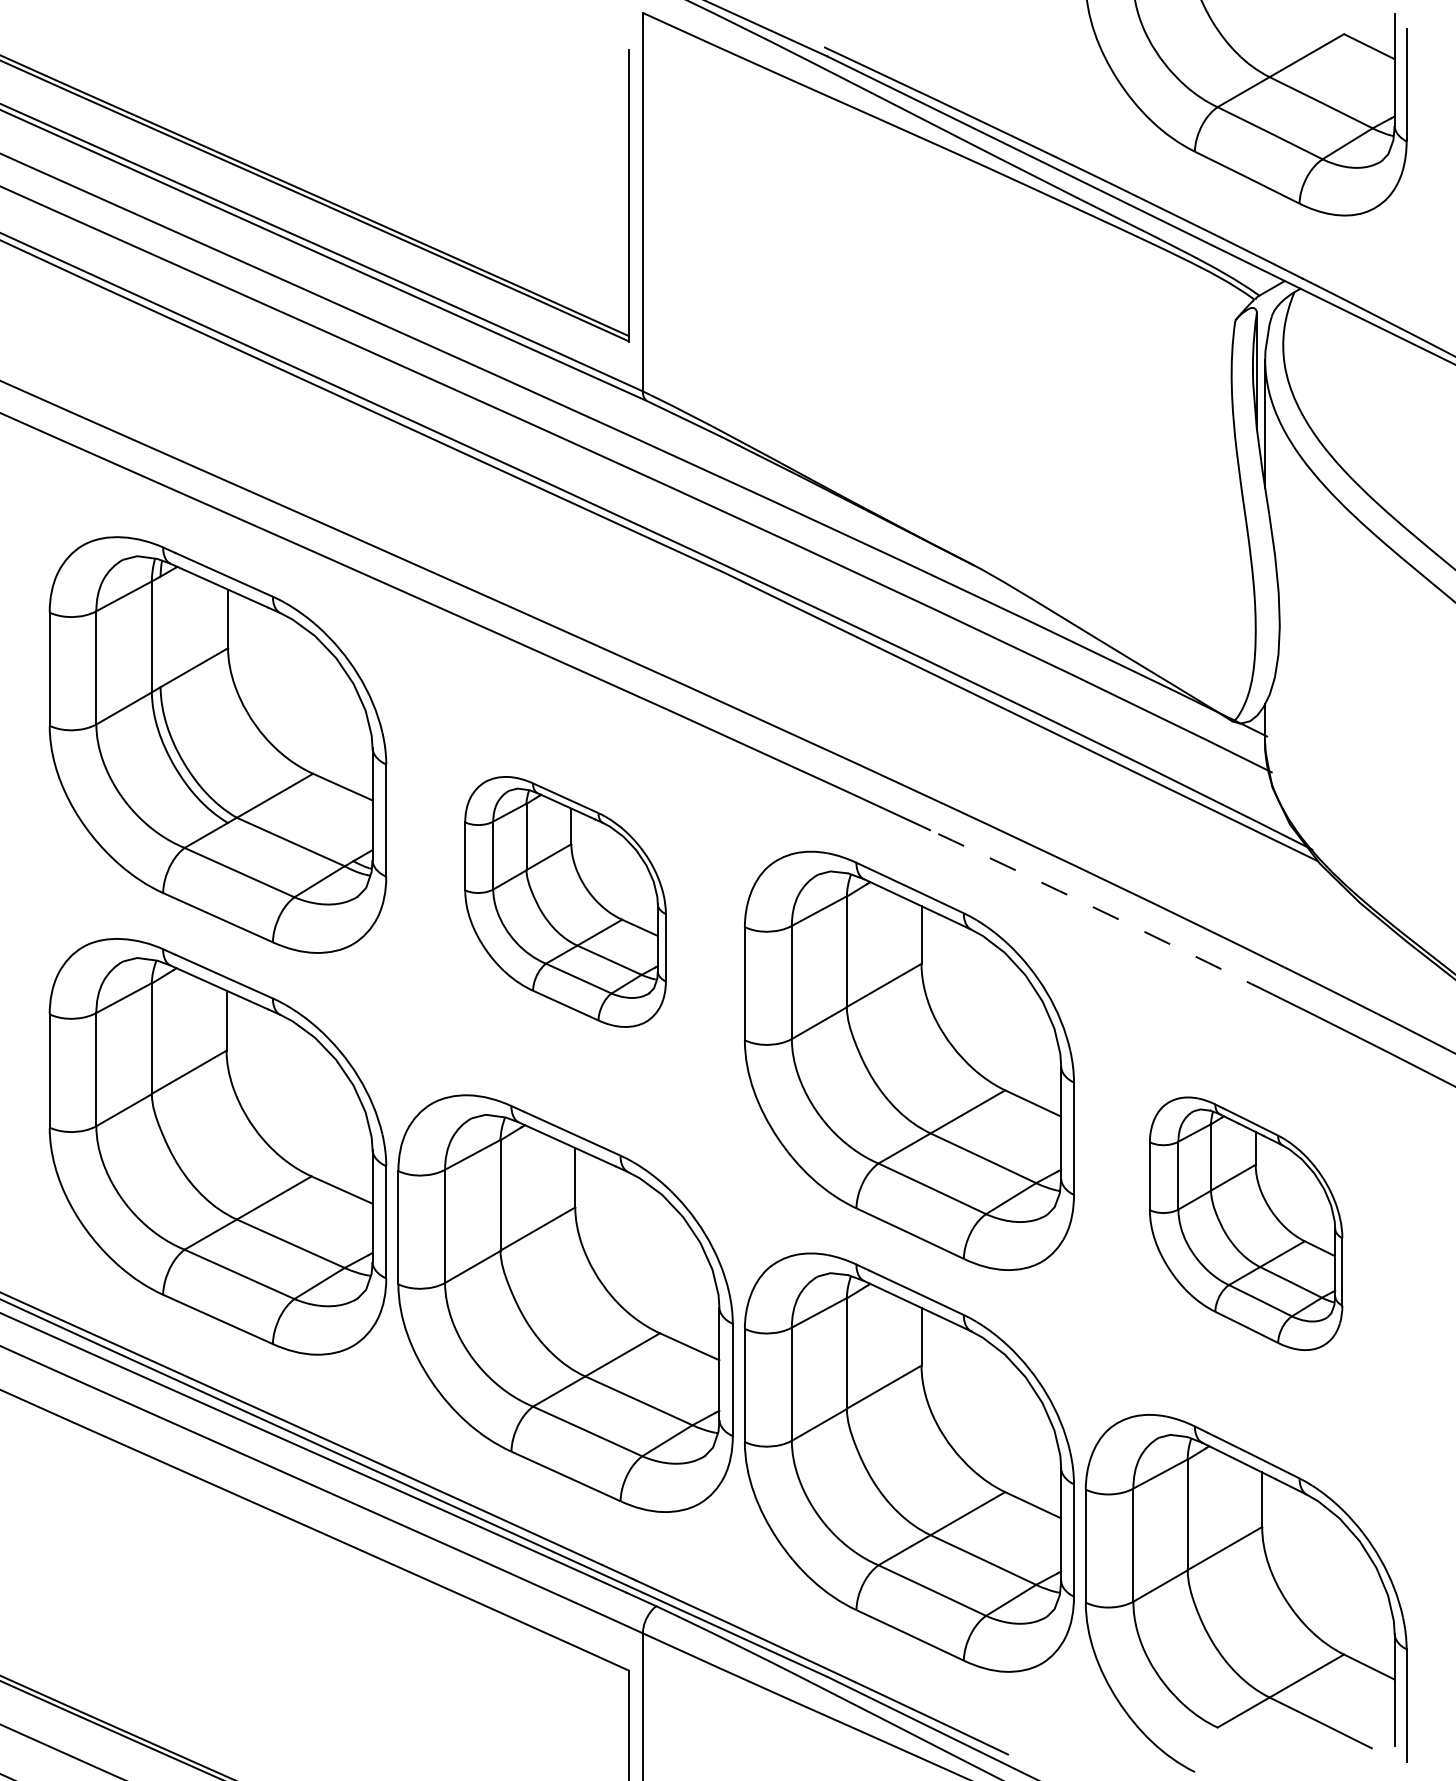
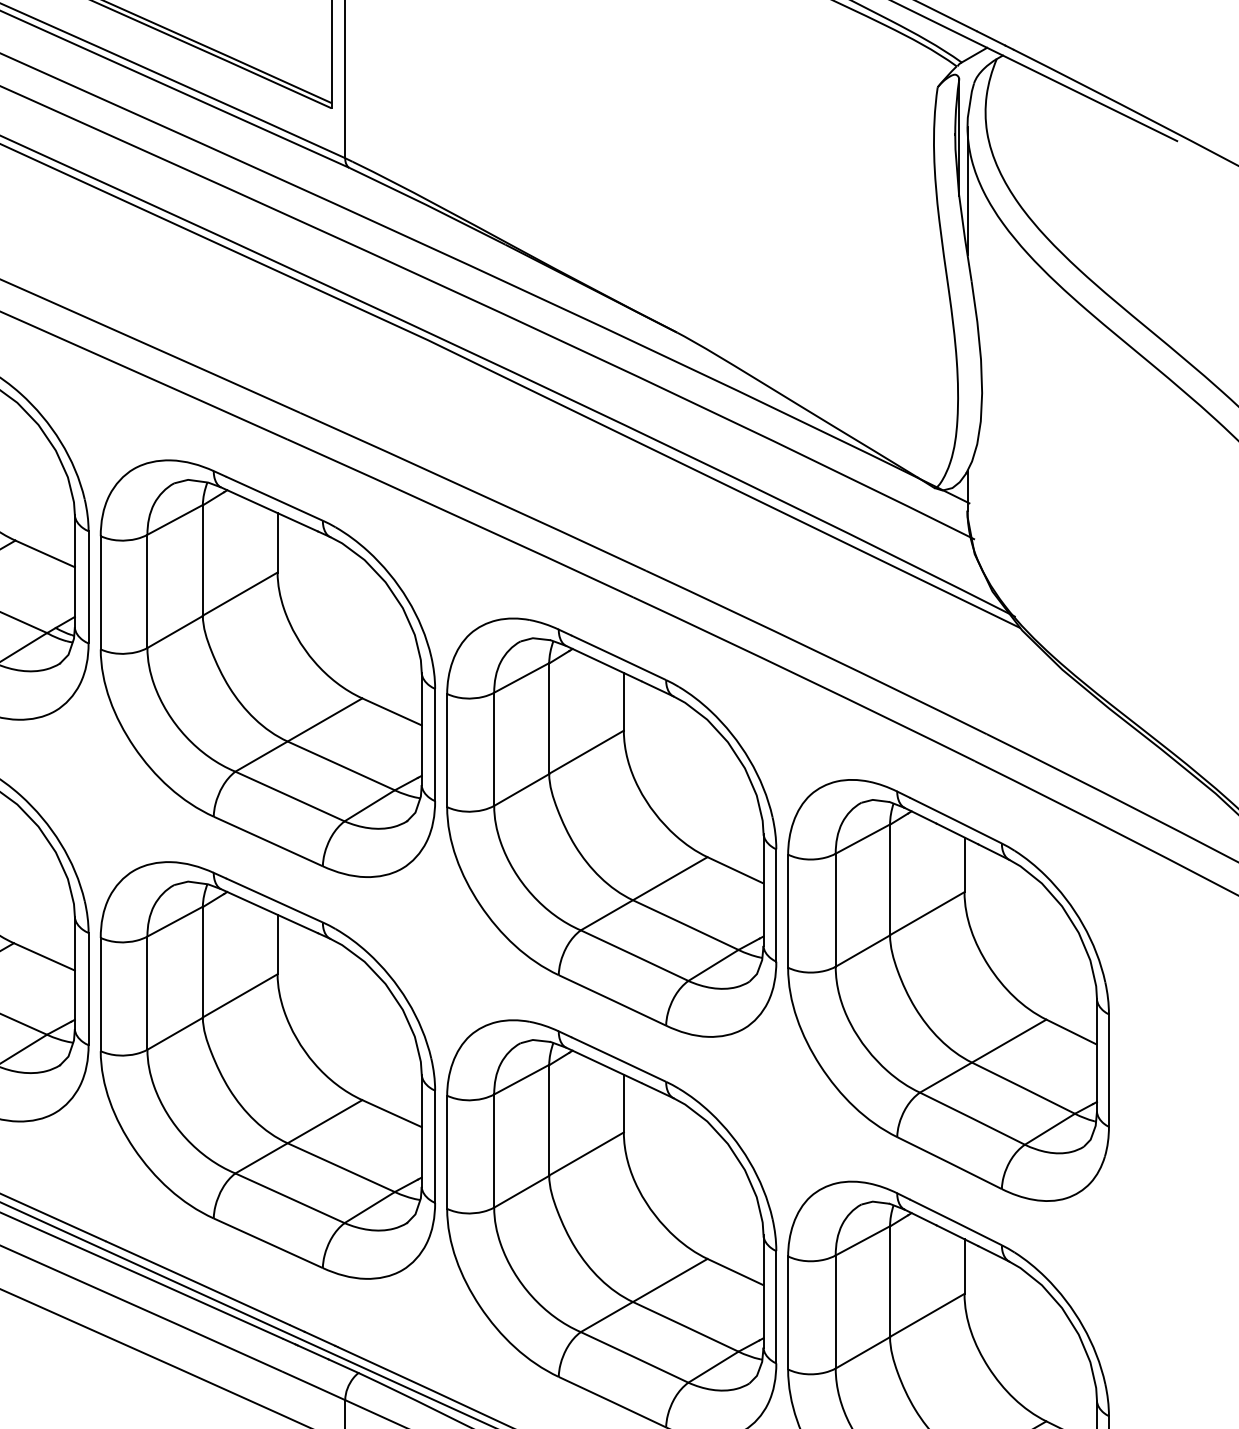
part: (565, 901) -> (267, 668), size x1.67
arc: (1102, 911) -> (804, 678), dashed -> solid
part: (1245, 1223) -> (947, 990), size x1.67

